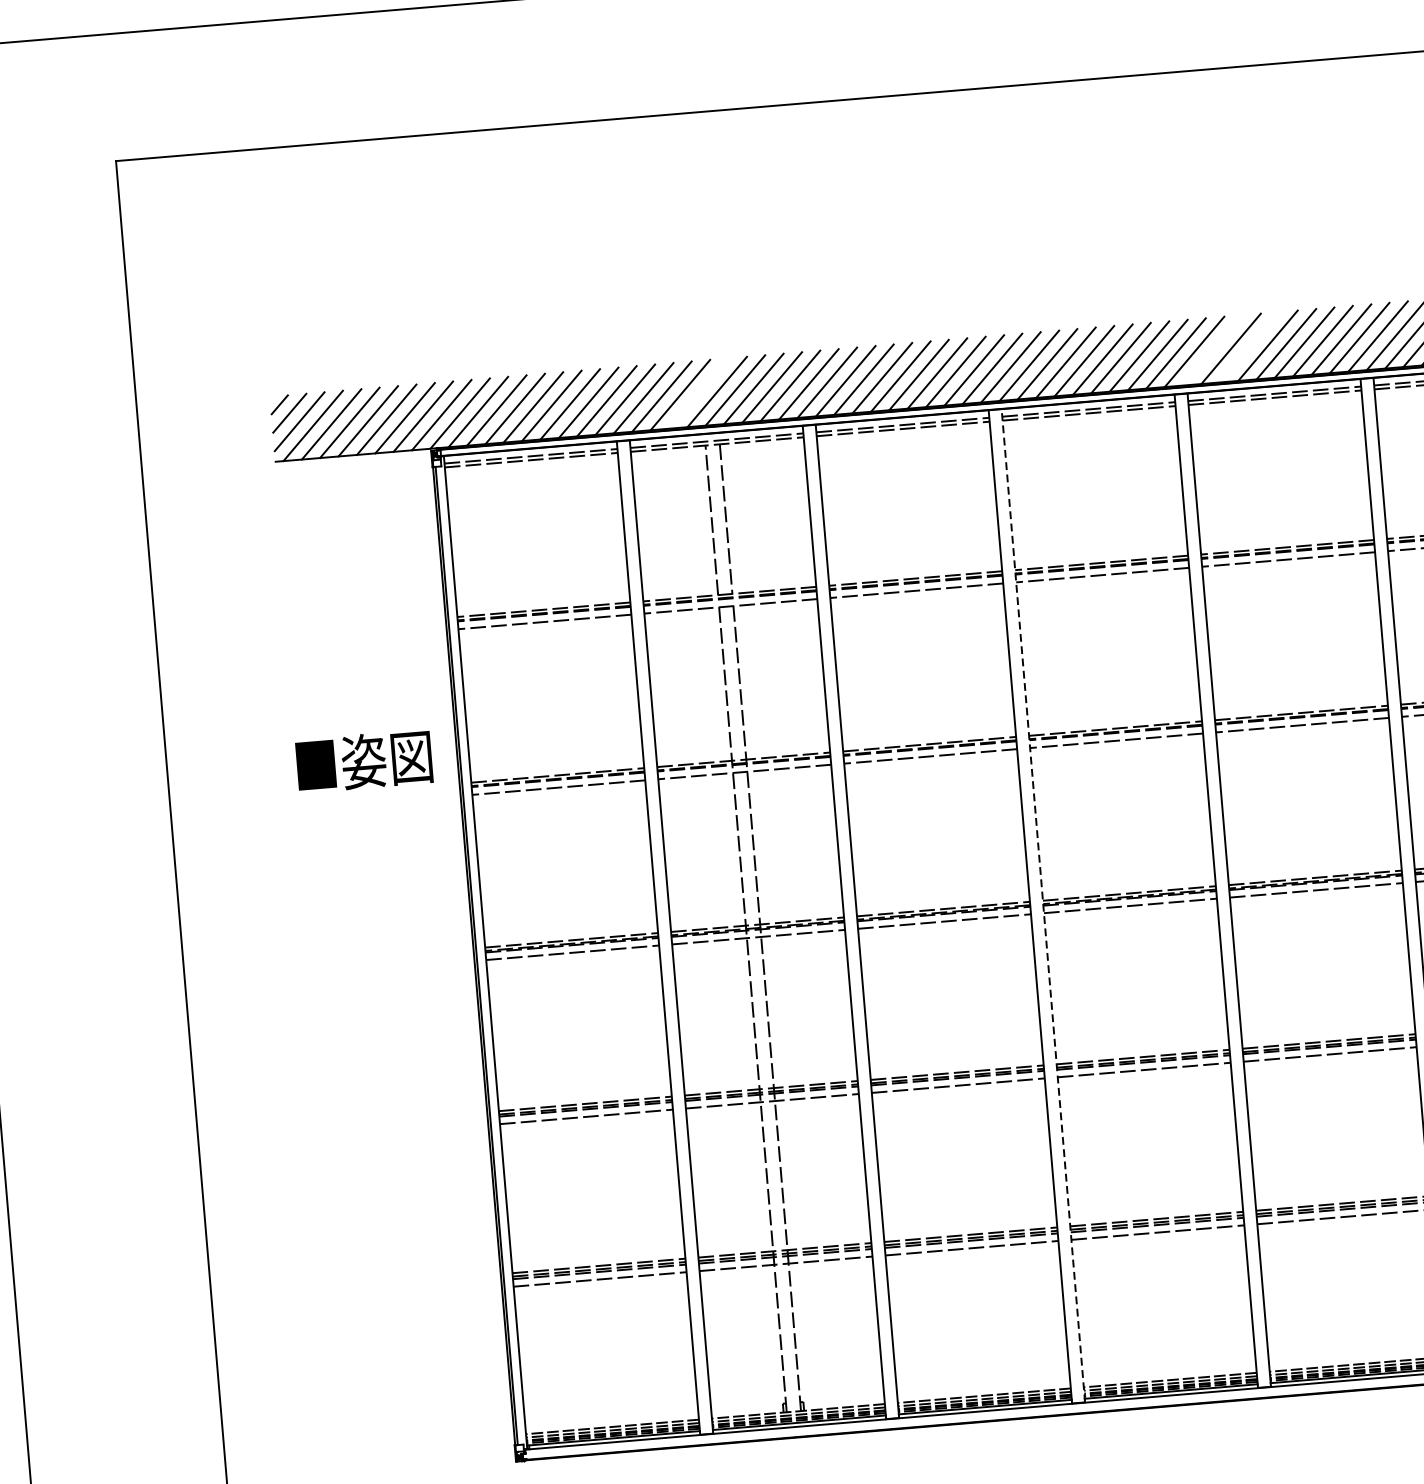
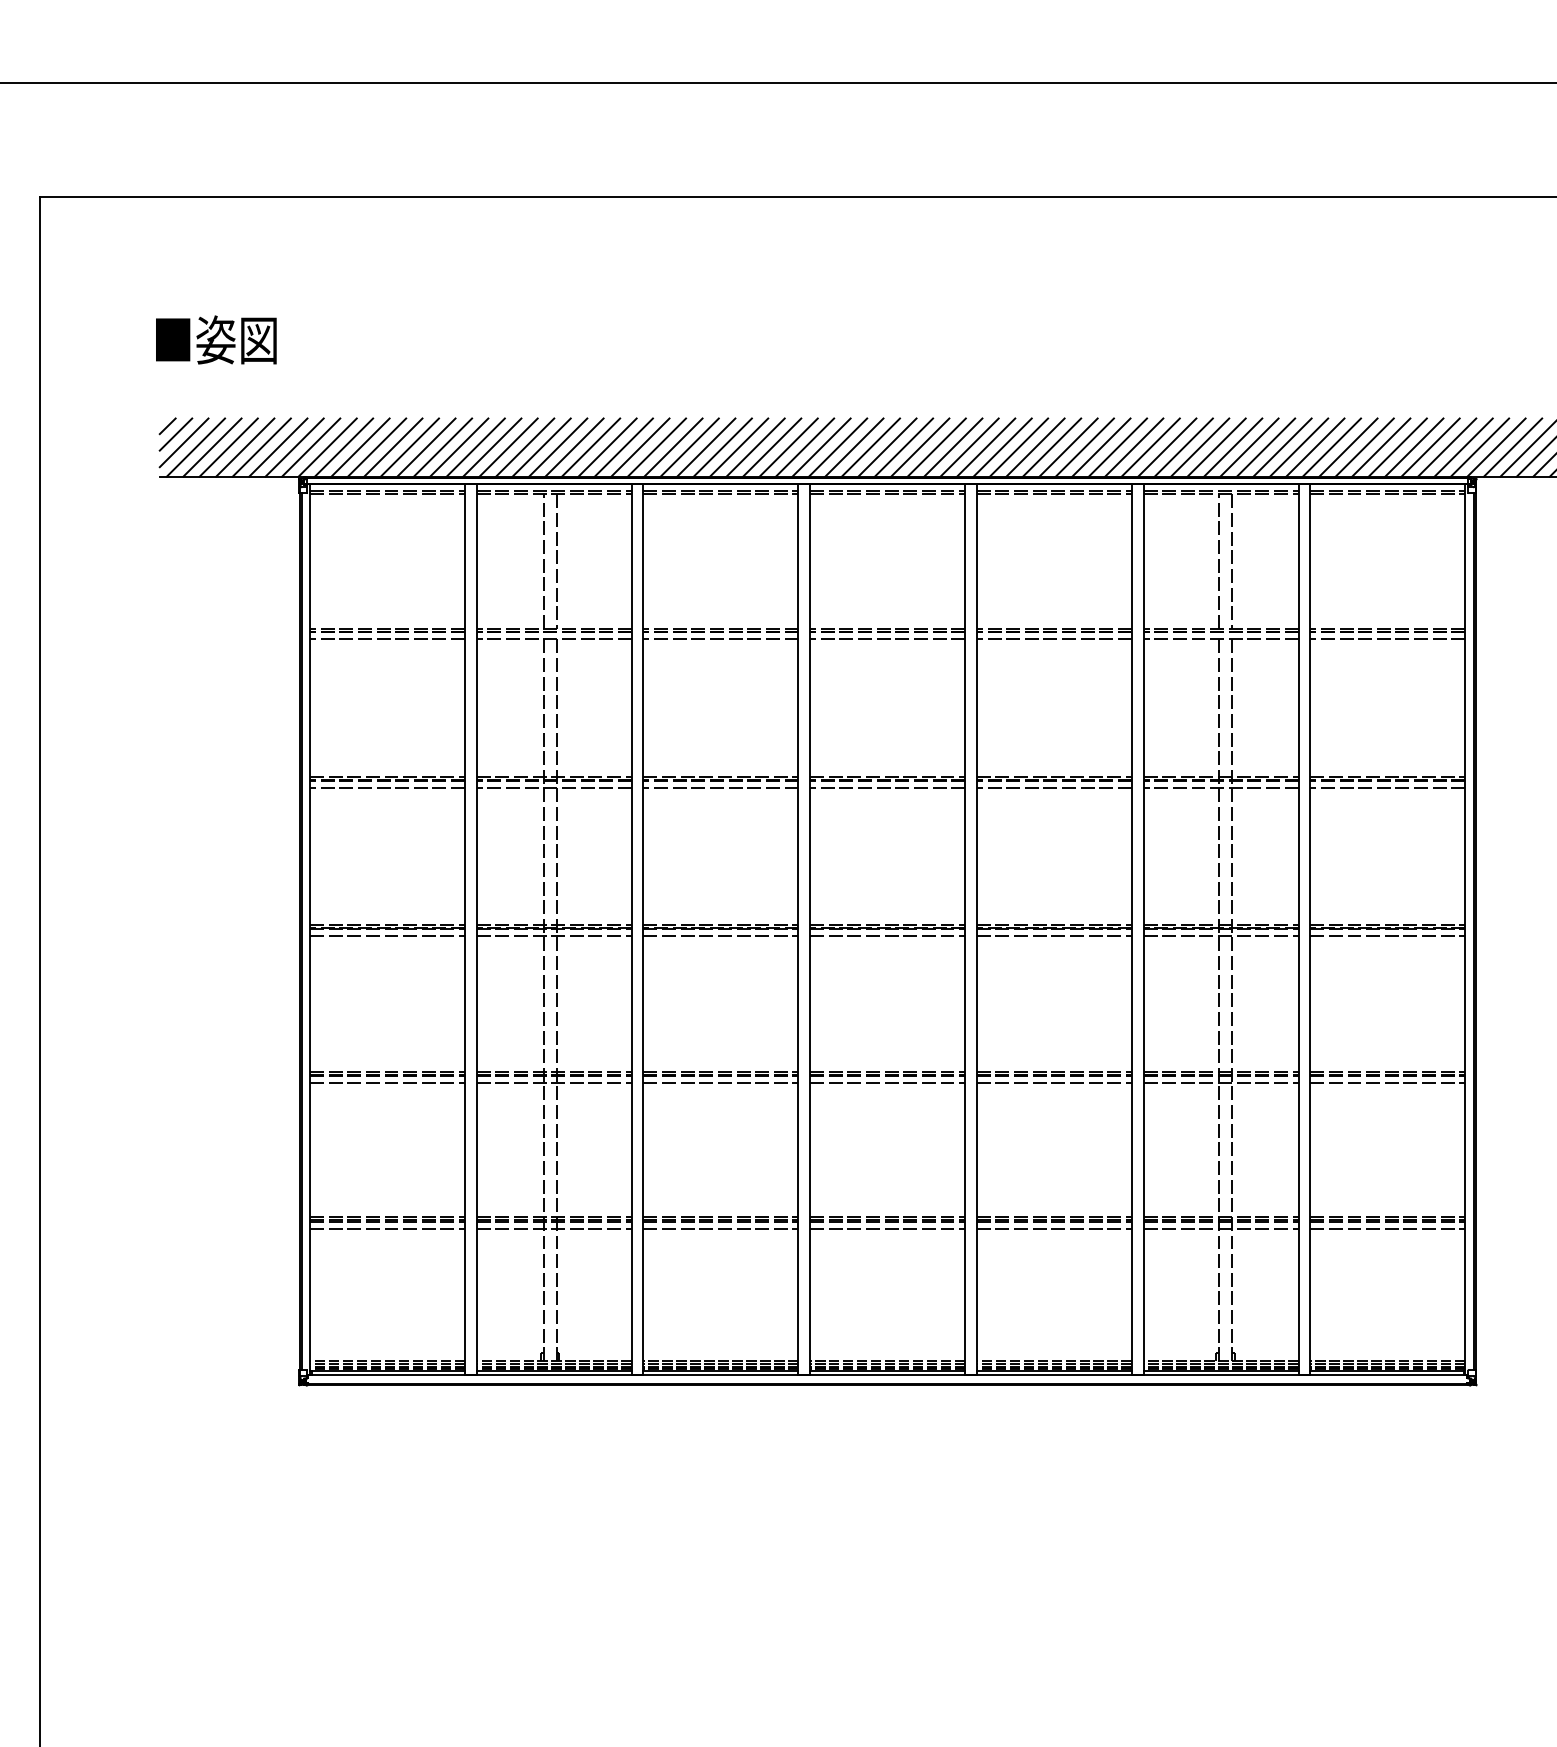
line: (1249, 347) -> (1035, 447), added
line: (1212, 350) -> (1002, 447), added
line: (698, 393) -> (541, 447), added
text: (364, 760) -> (216, 339), moved
line: (1043, 904) -> (810, 928), dashed -> solid

